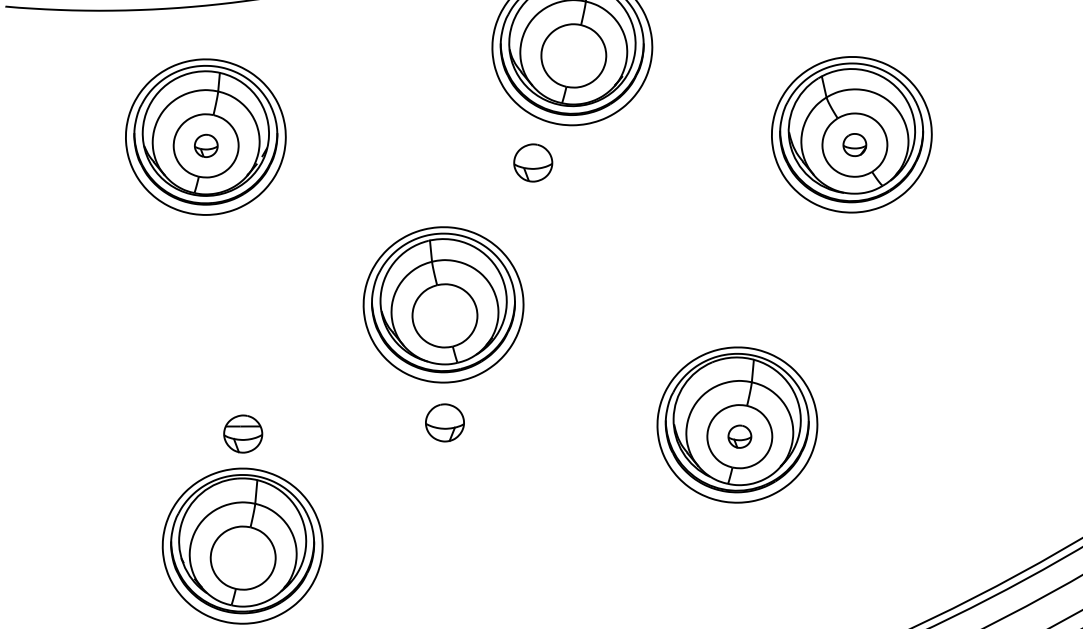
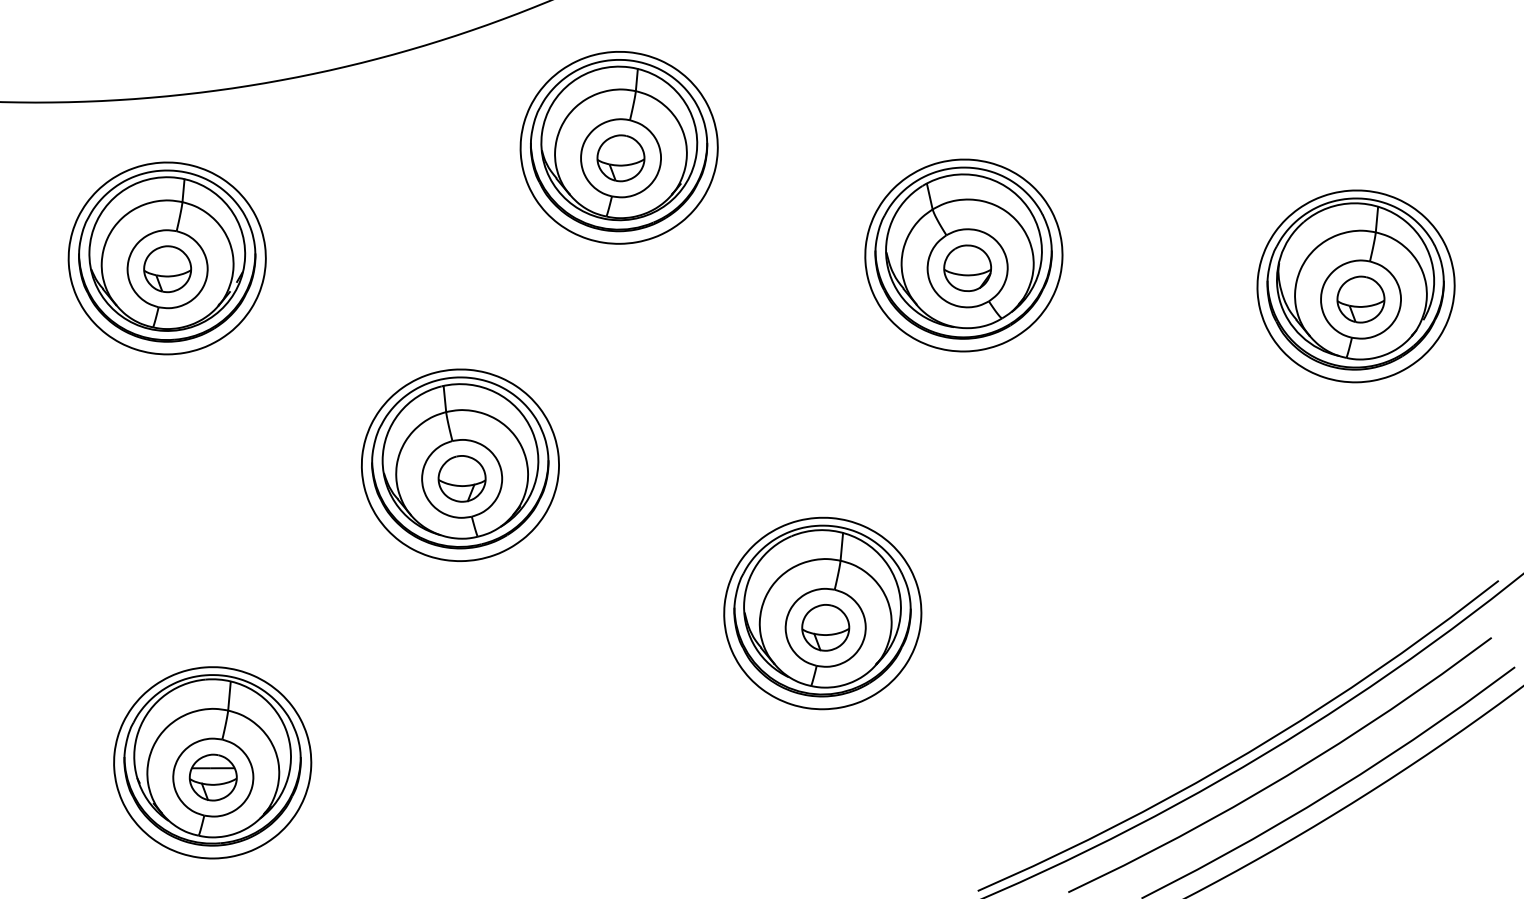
part: (854, 144) -> (967, 267), size x1.67
part: (206, 146) -> (167, 269), size x1.67
part: (532, 163) -> (620, 158), moved
part: (444, 422) -> (461, 478), moved
part: (242, 433) -> (212, 777), moved
part: (739, 436) -> (825, 627), size x1.67

